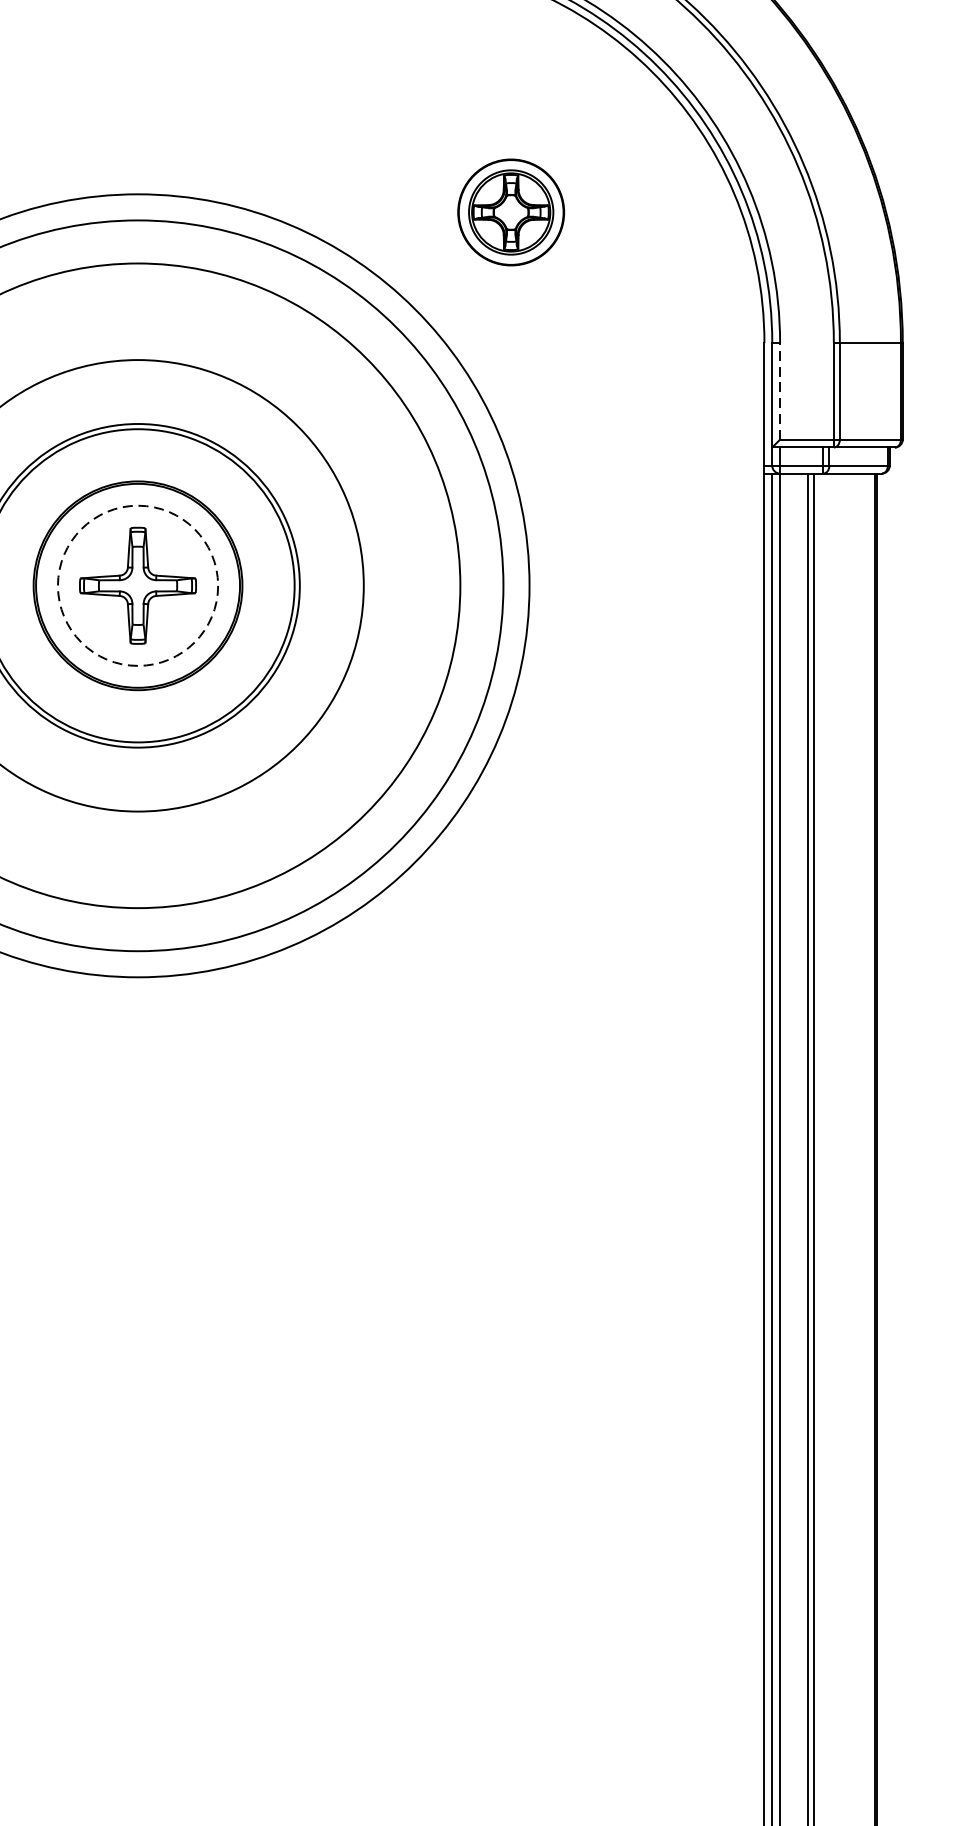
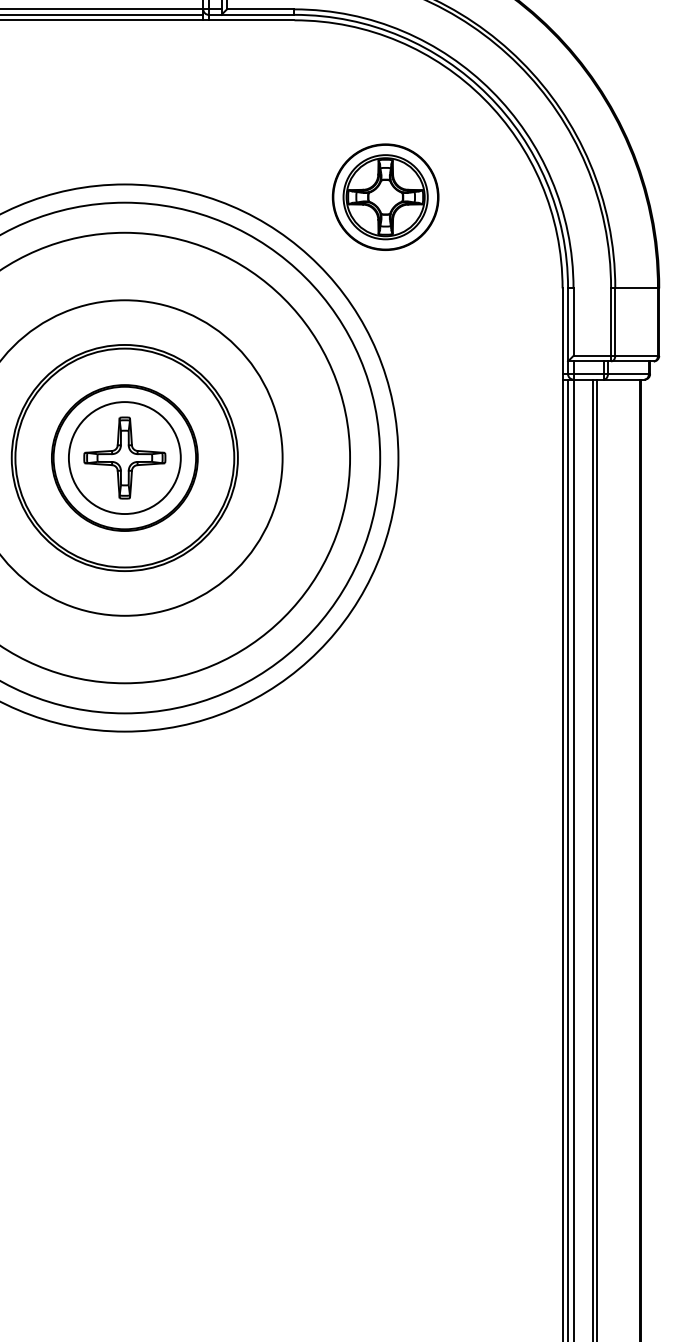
part: (511, 211) -> (385, 196), size x1.43
line: (780, 391) -> (573, 322), dashed -> solid
circle: (137, 586) -> (124, 458), dashed -> solid

